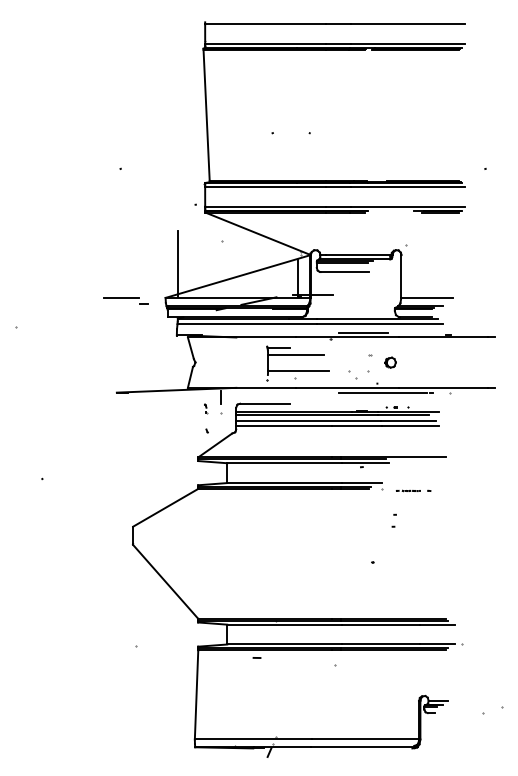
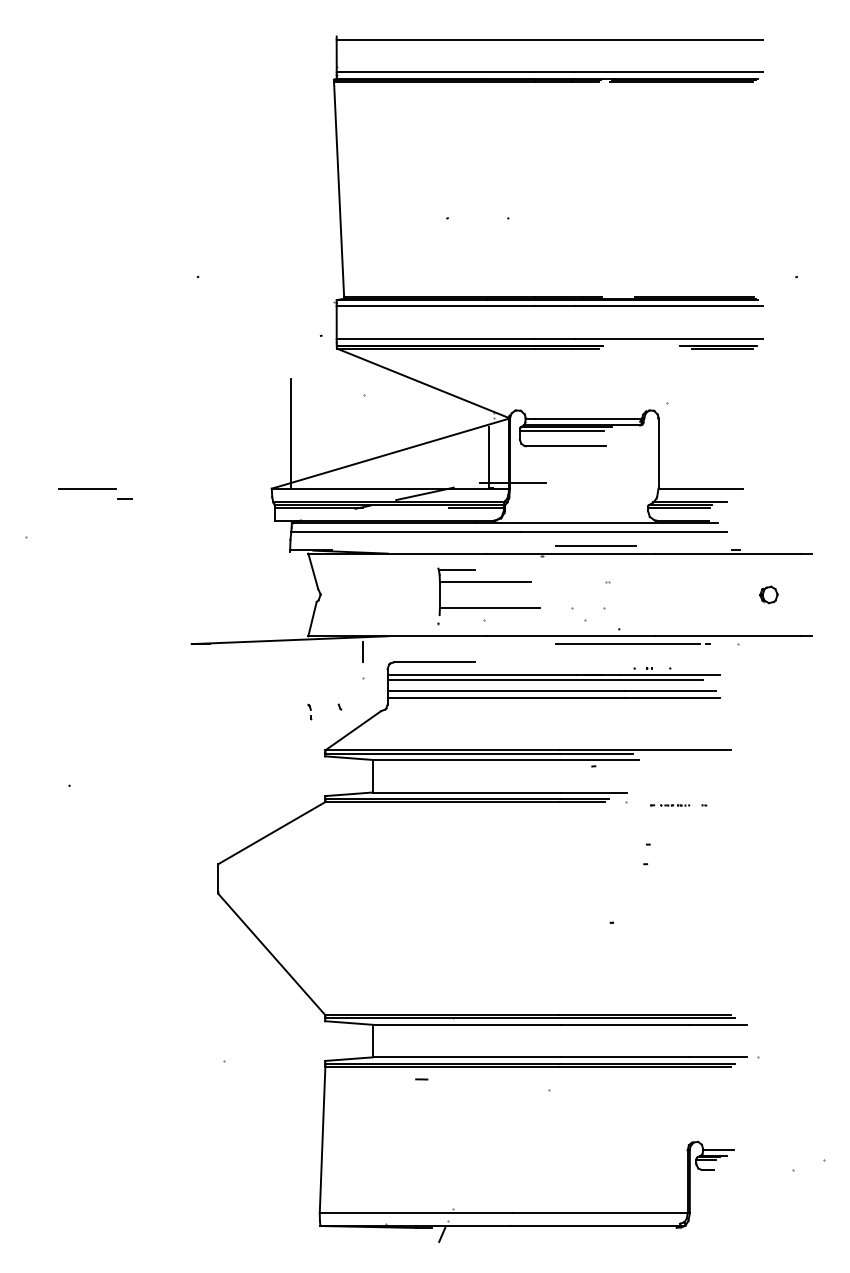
part: (125, 300) -> (94, 492), moved
part: (390, 362) -> (768, 594), moved
part: (206, 408) -> (310, 711), moved

